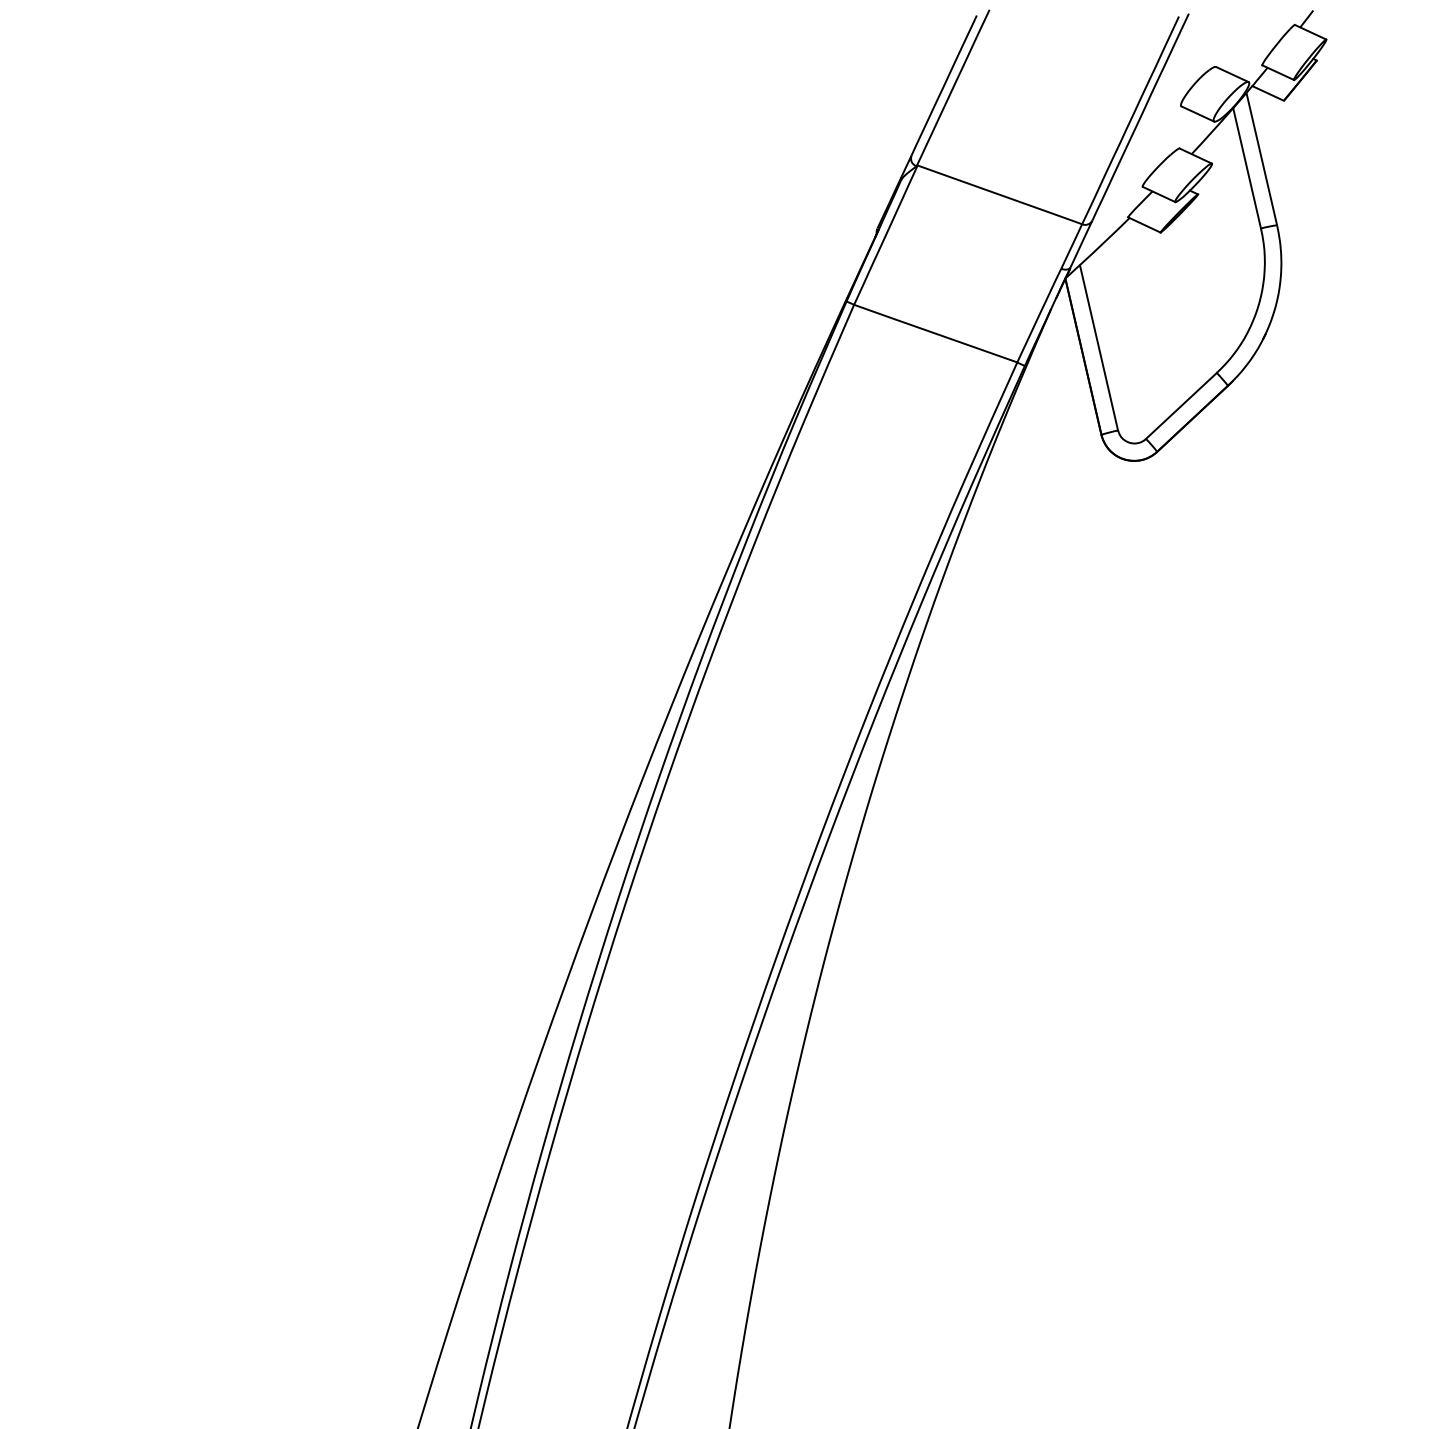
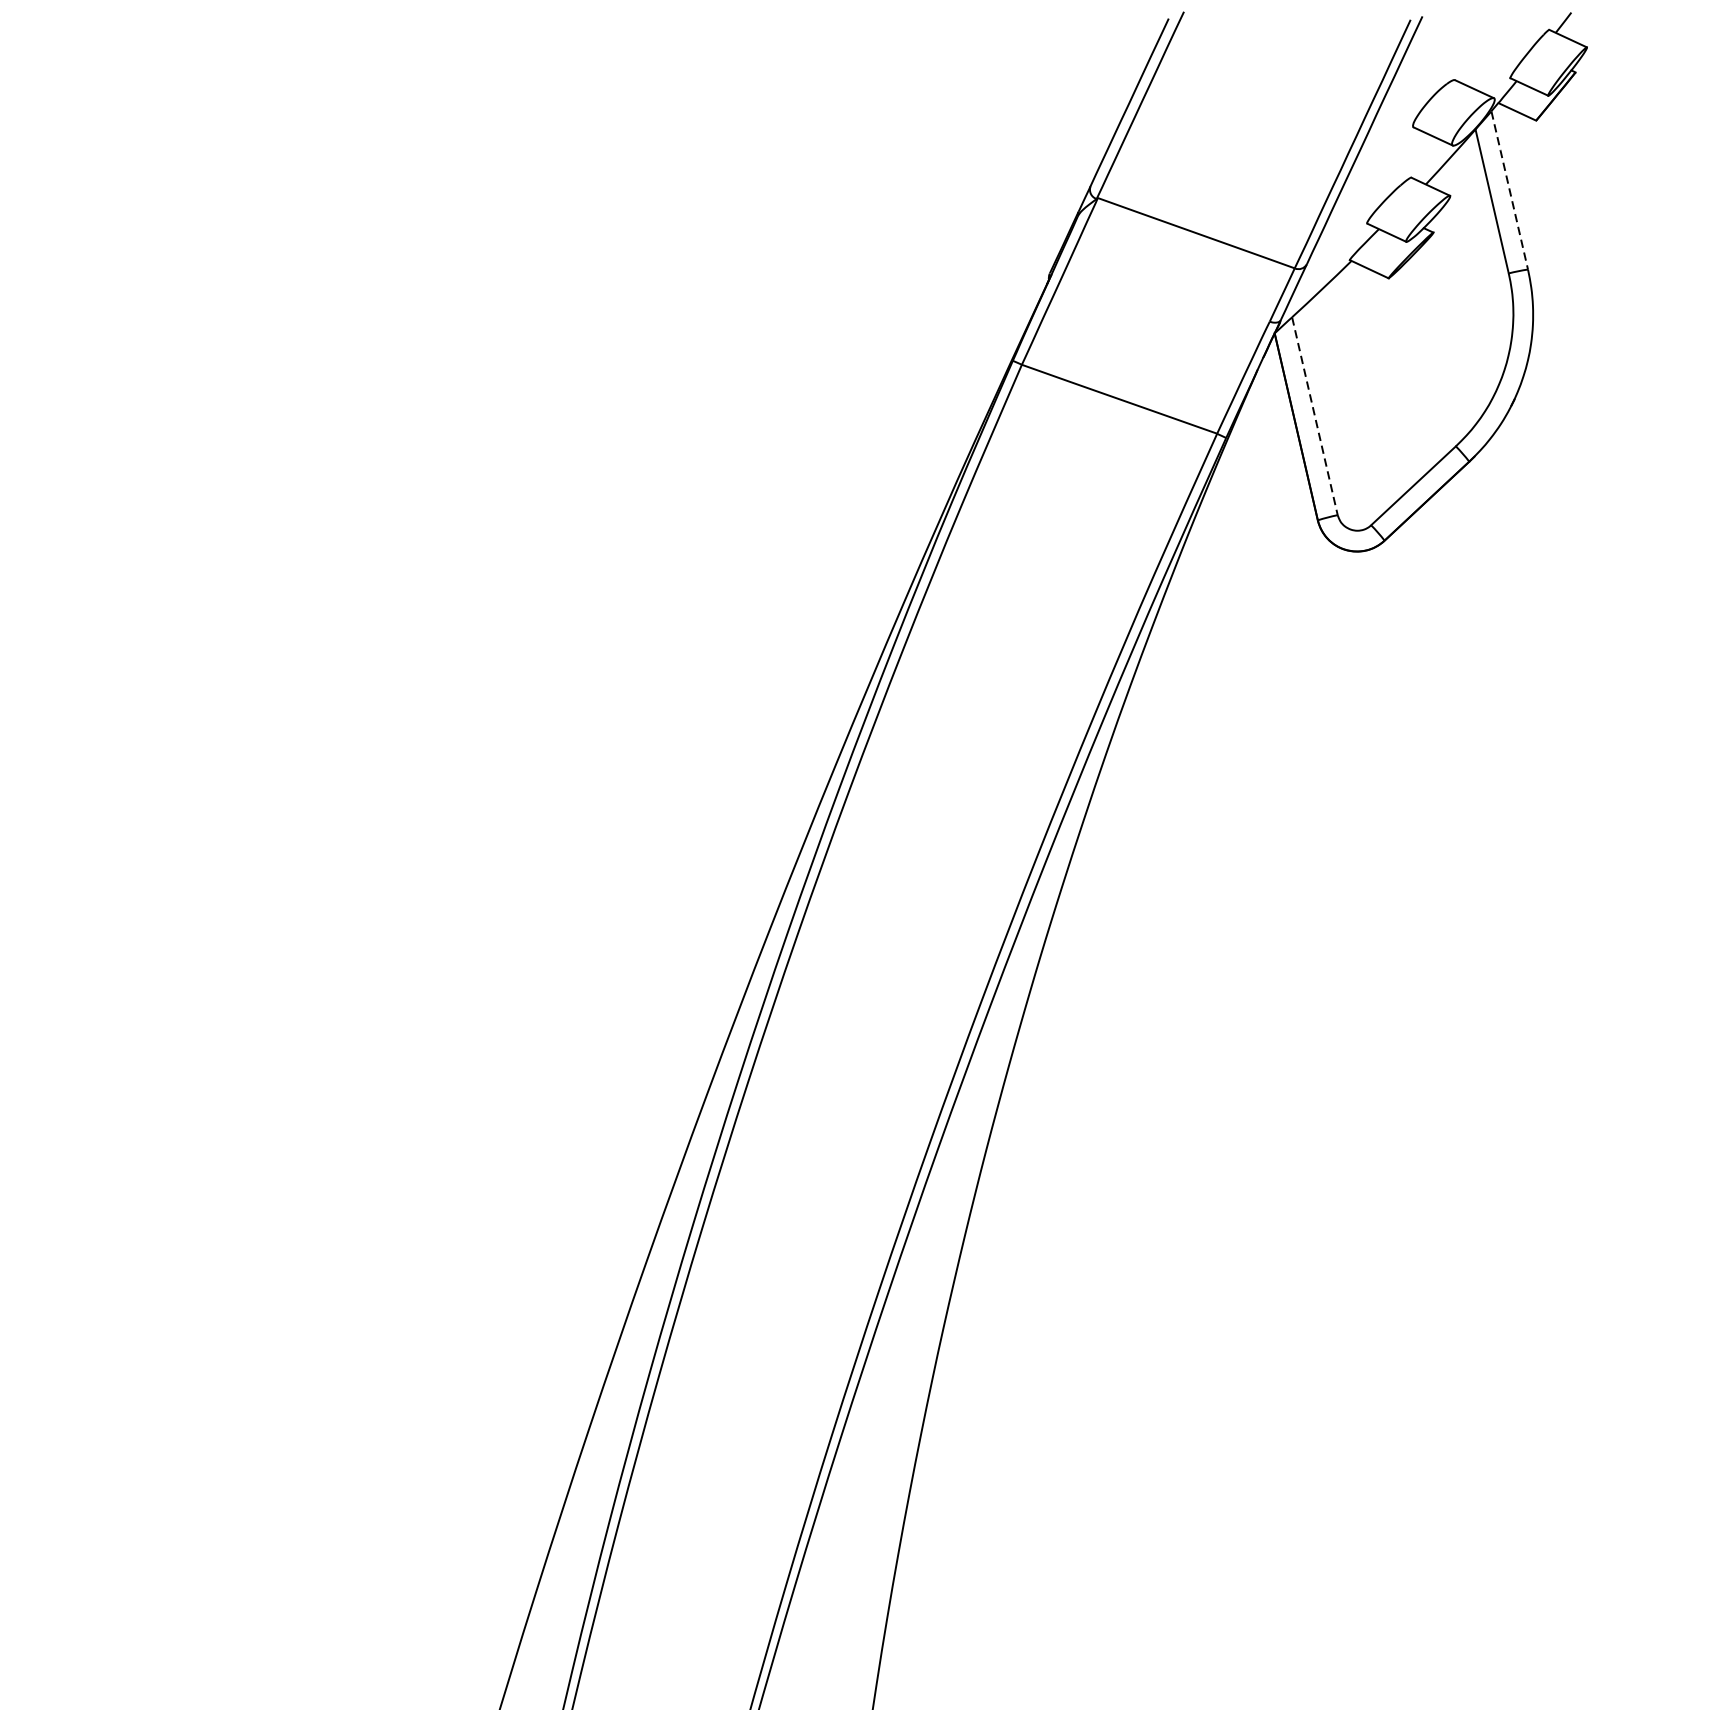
line: (1261, 158) -> (1509, 189), solid -> dashed
line: (1099, 347) -> (1315, 415), solid -> dashed

